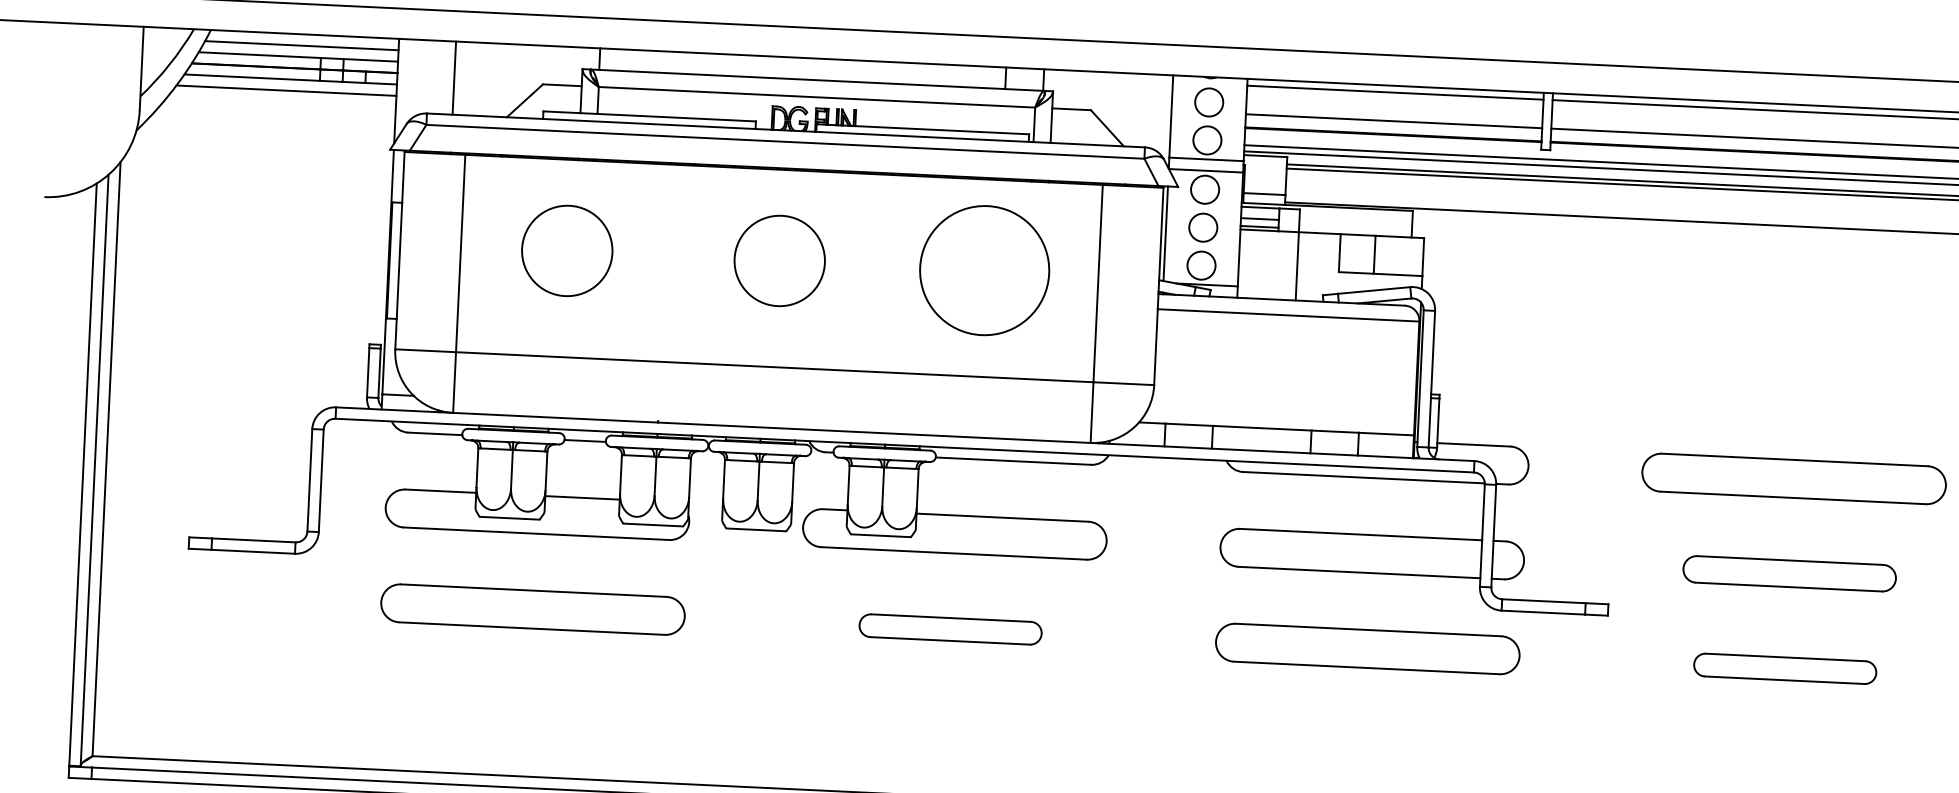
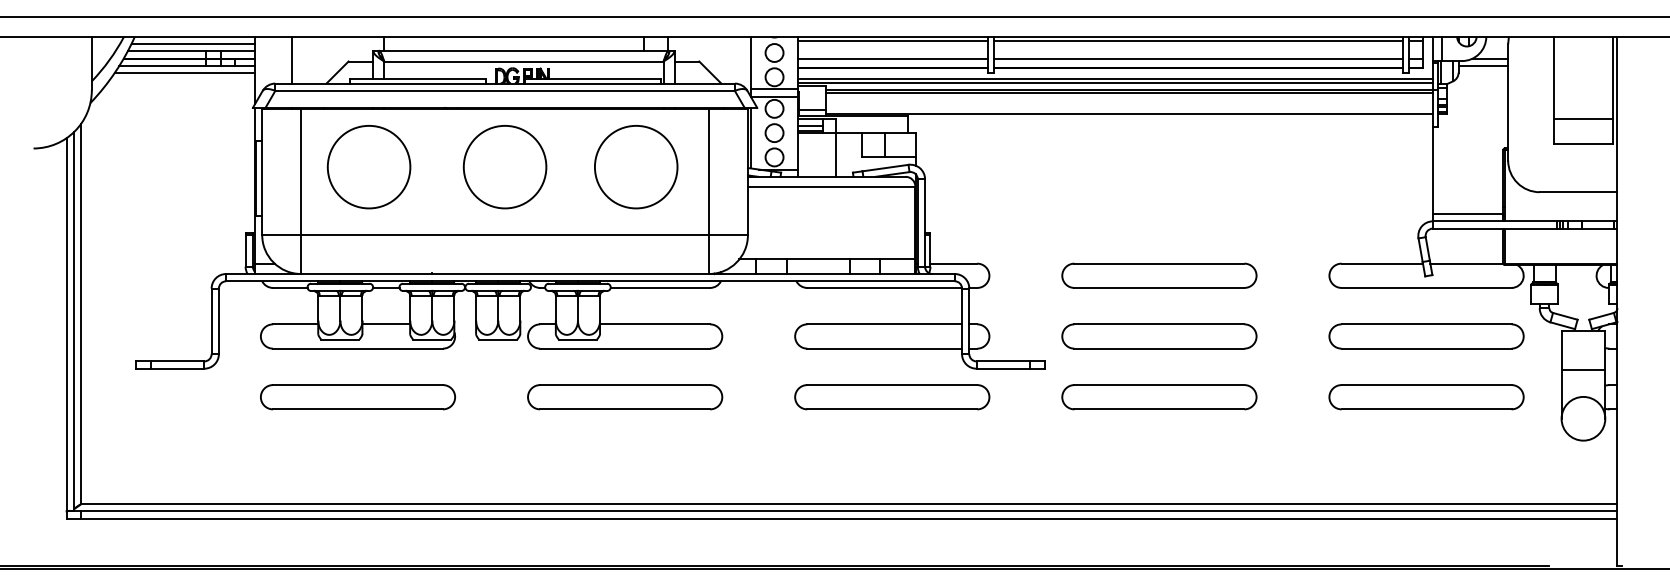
circle: (566, 249) -> (368, 166), size x1.43
circle: (778, 259) -> (504, 166), size x1.43
part: (1789, 573) -> (1159, 336), size x1.43
part: (950, 629) -> (625, 397), size x1.67
part: (1785, 669) -> (1159, 397), size x1.67

